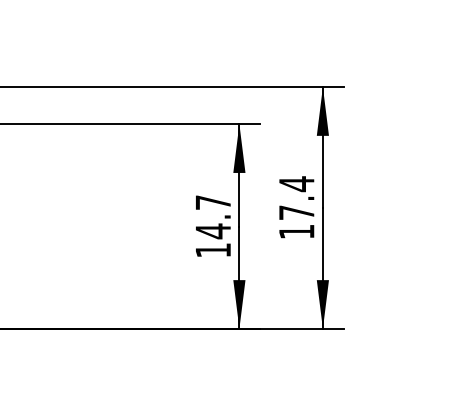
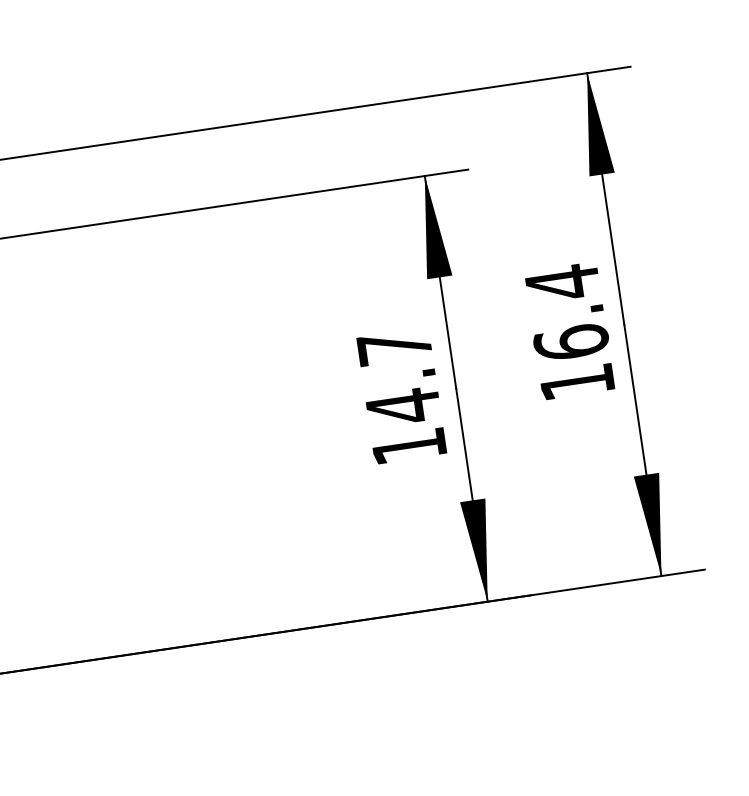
text: (296, 212) -> (570, 342), 17.4 -> 16.4

